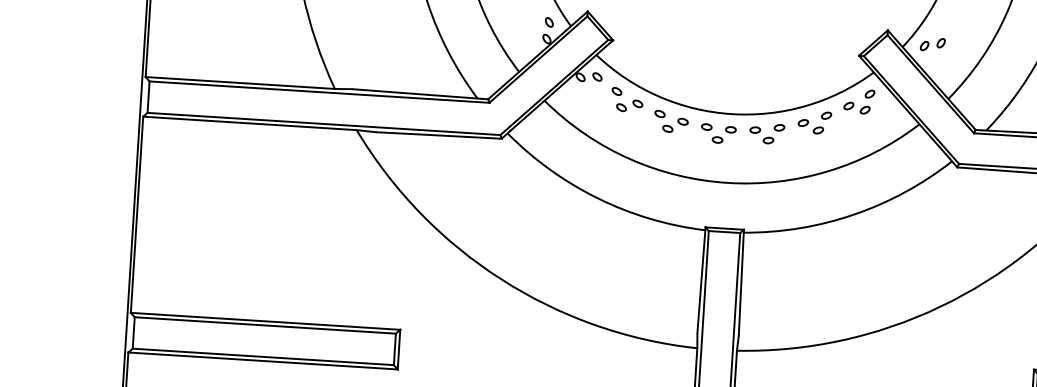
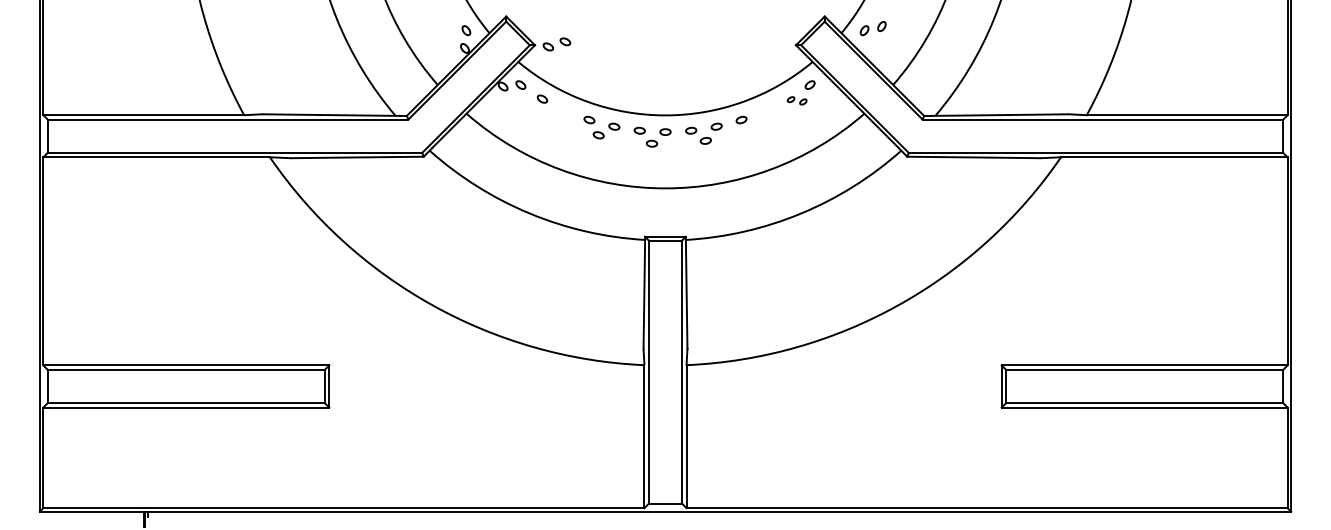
part: (629, 105) -> (556, 44), moved
part: (856, 107) -> (796, 100), size x0.7
part: (822, 122) -> (761, 118), removed

